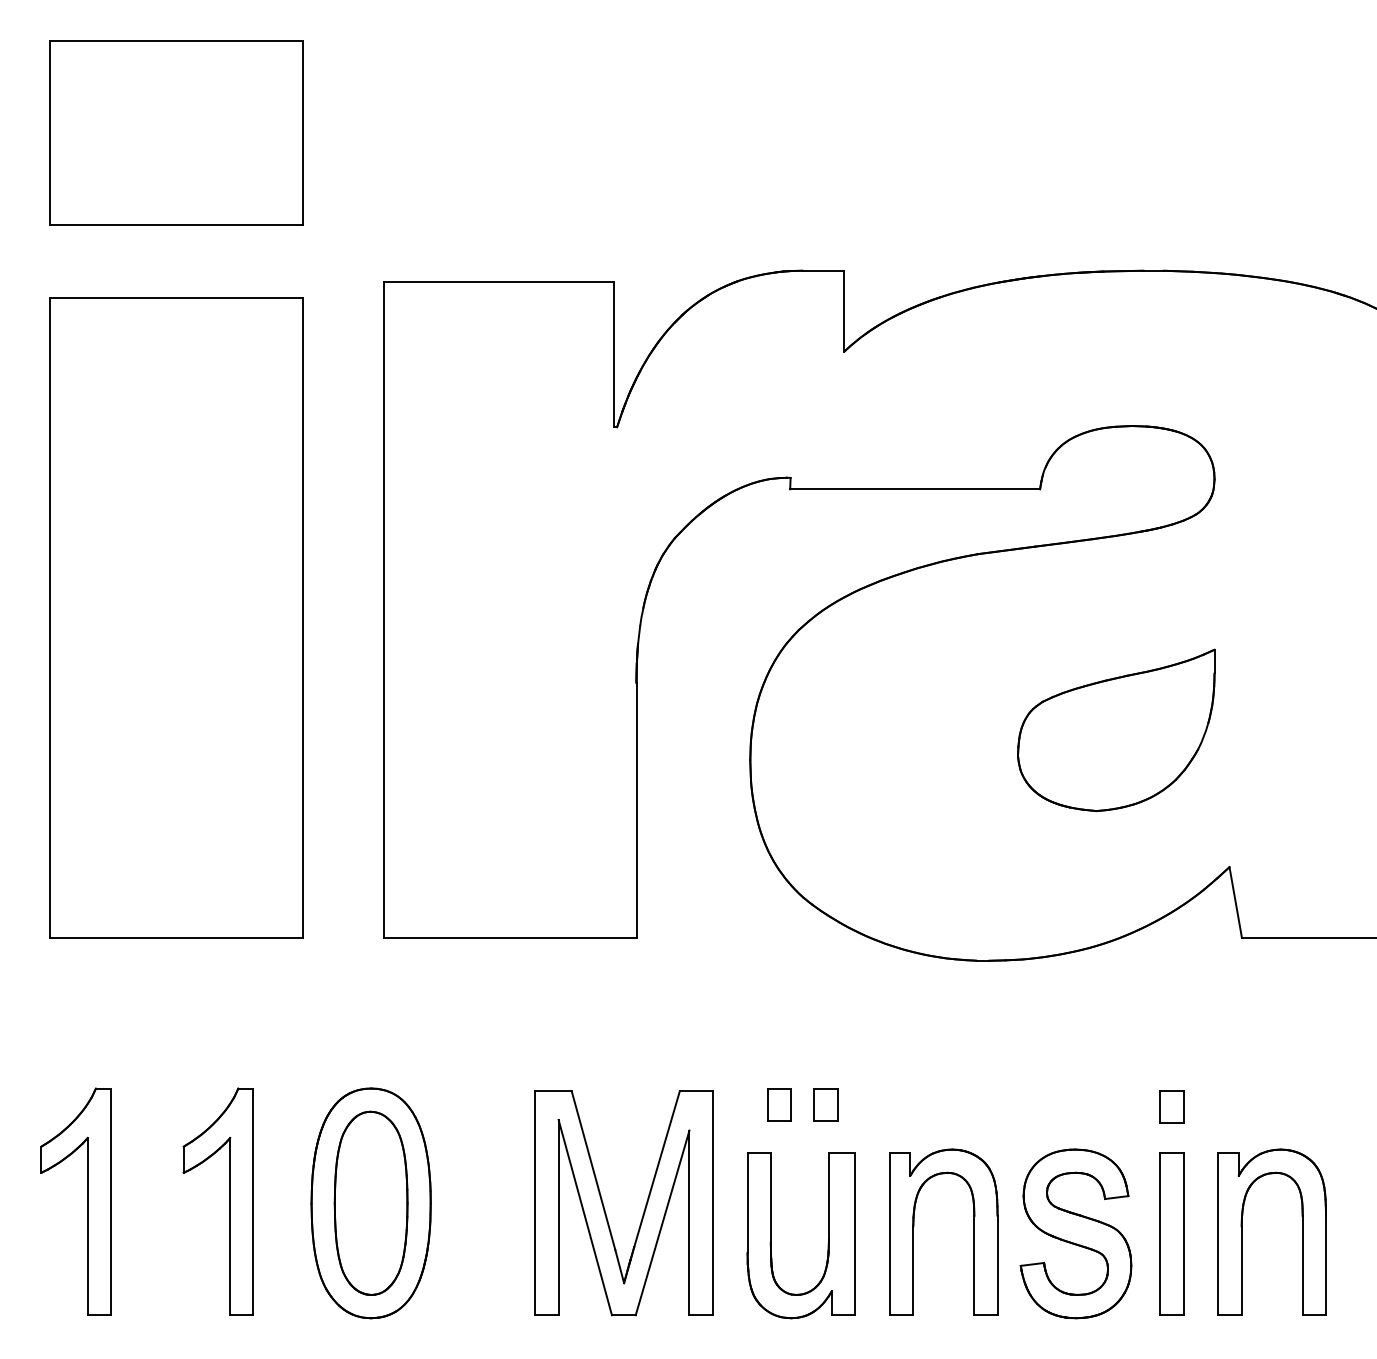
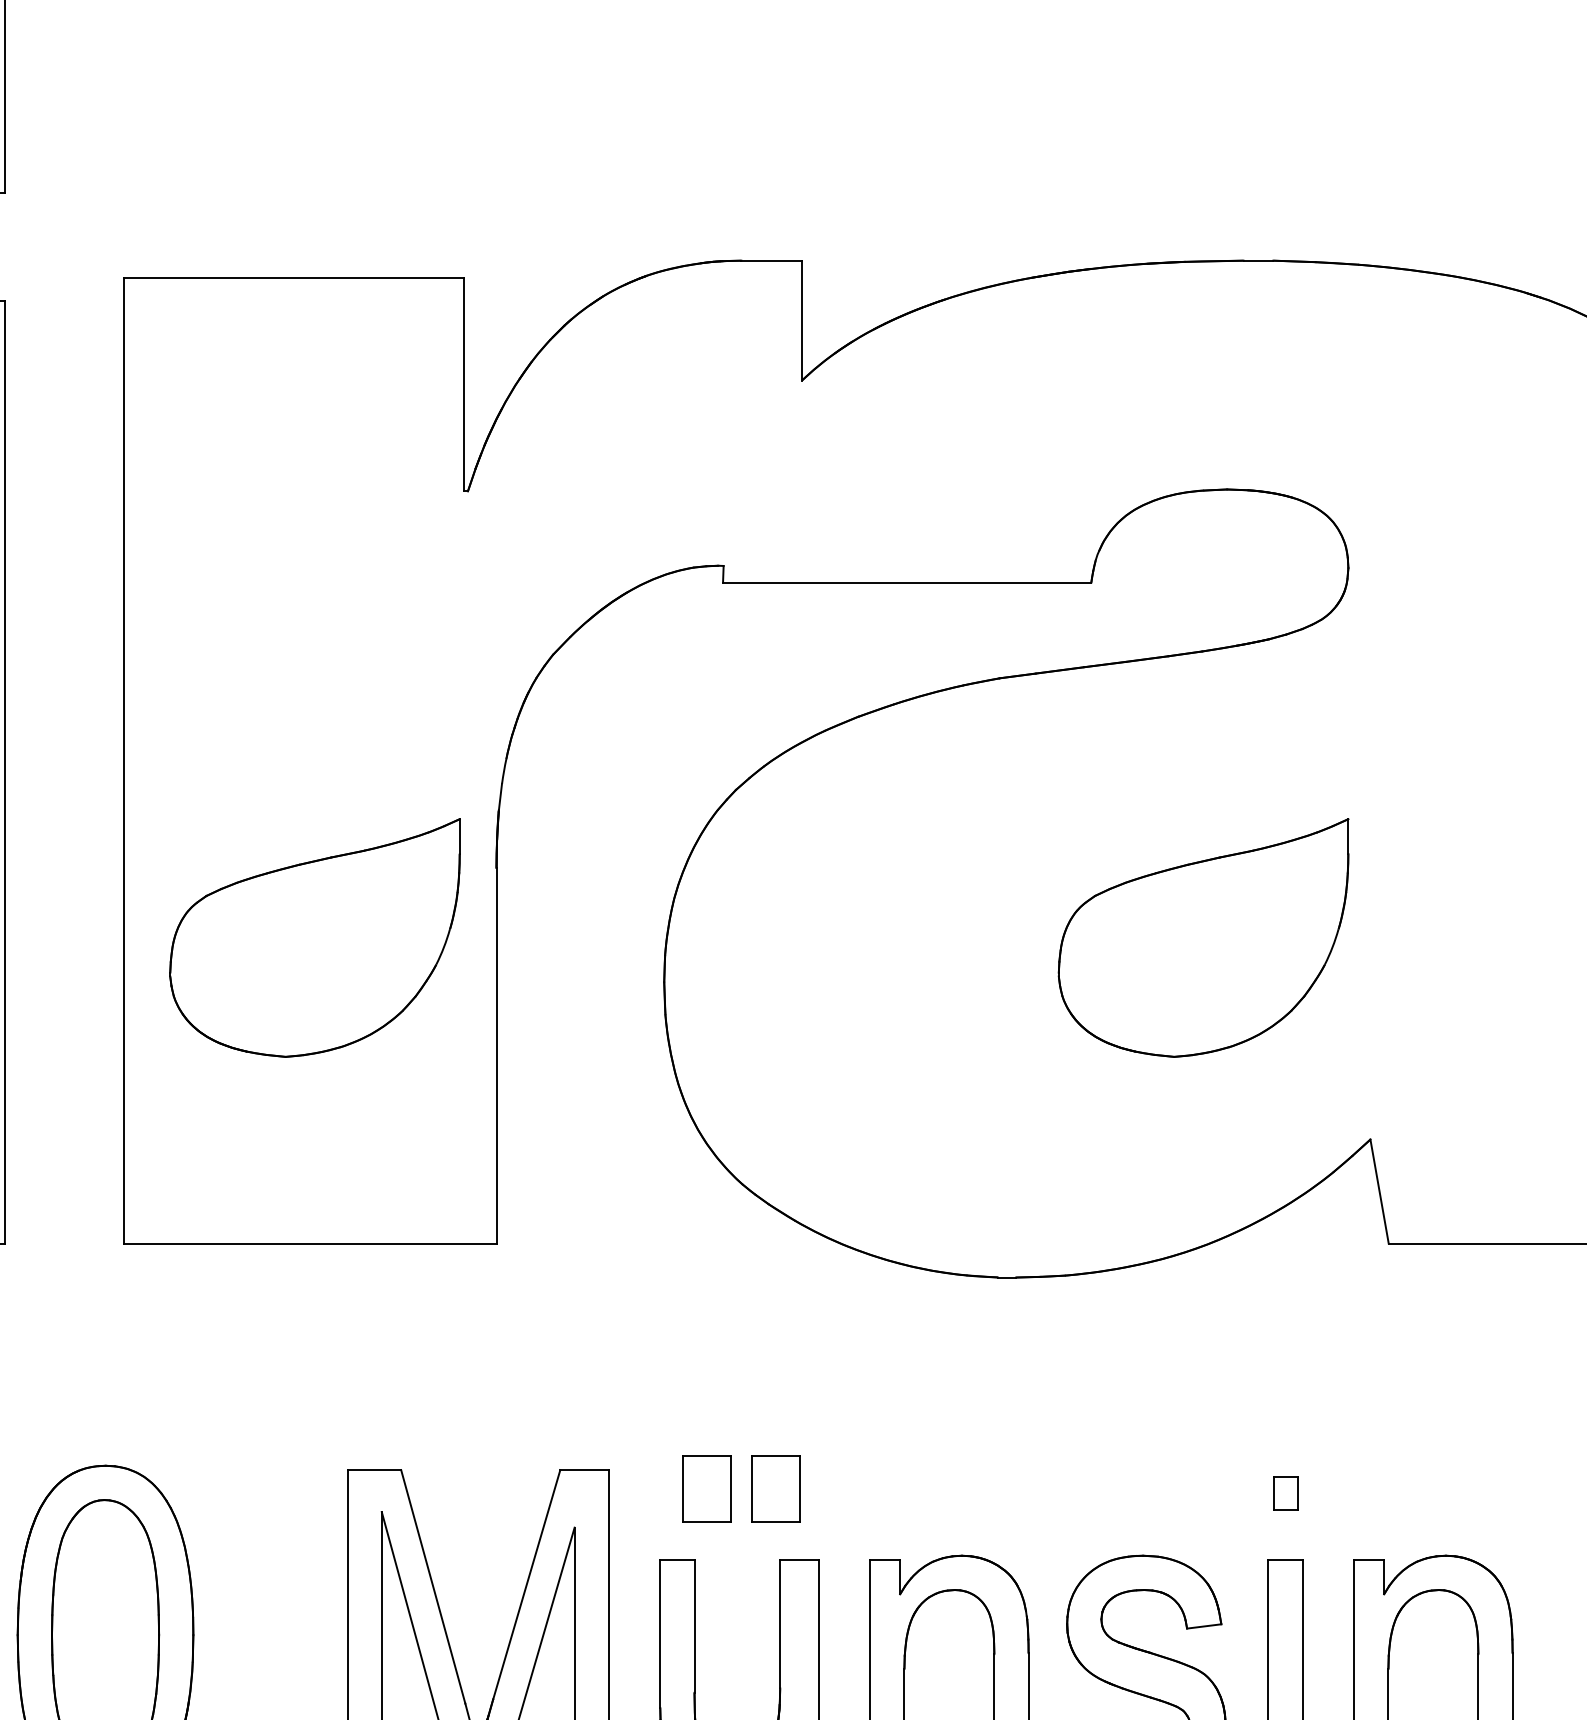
part: (513, 729) -> (315, 936), added
part: (779, 1104) -> (707, 1489), size x1.4
part: (825, 1104) -> (775, 1489), size x1.4
part: (1171, 1106) -> (1284, 1492), size x0.7

